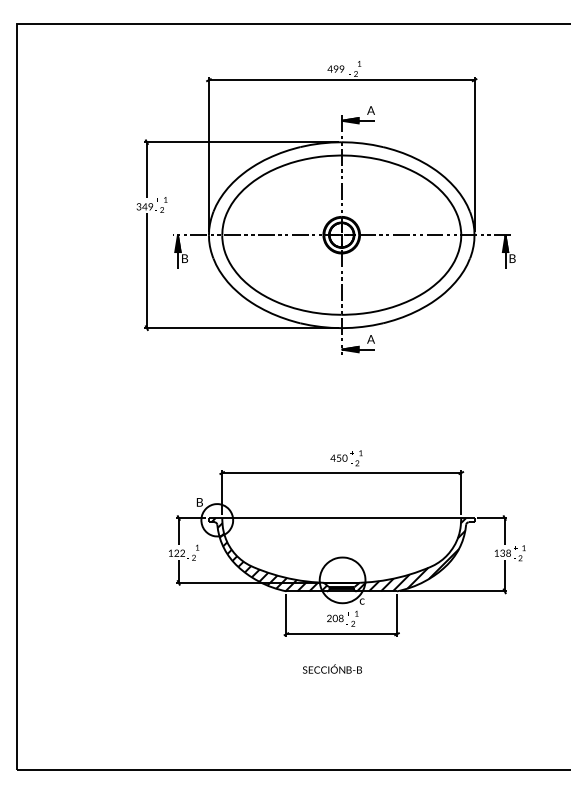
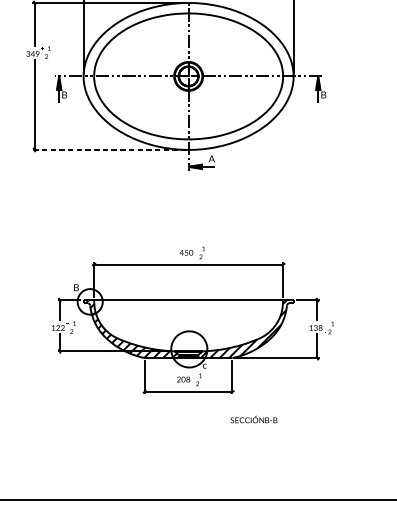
line: (241, 328) -> (109, 150), solid -> dashed
text: (332, 668) -> (254, 419), moved

